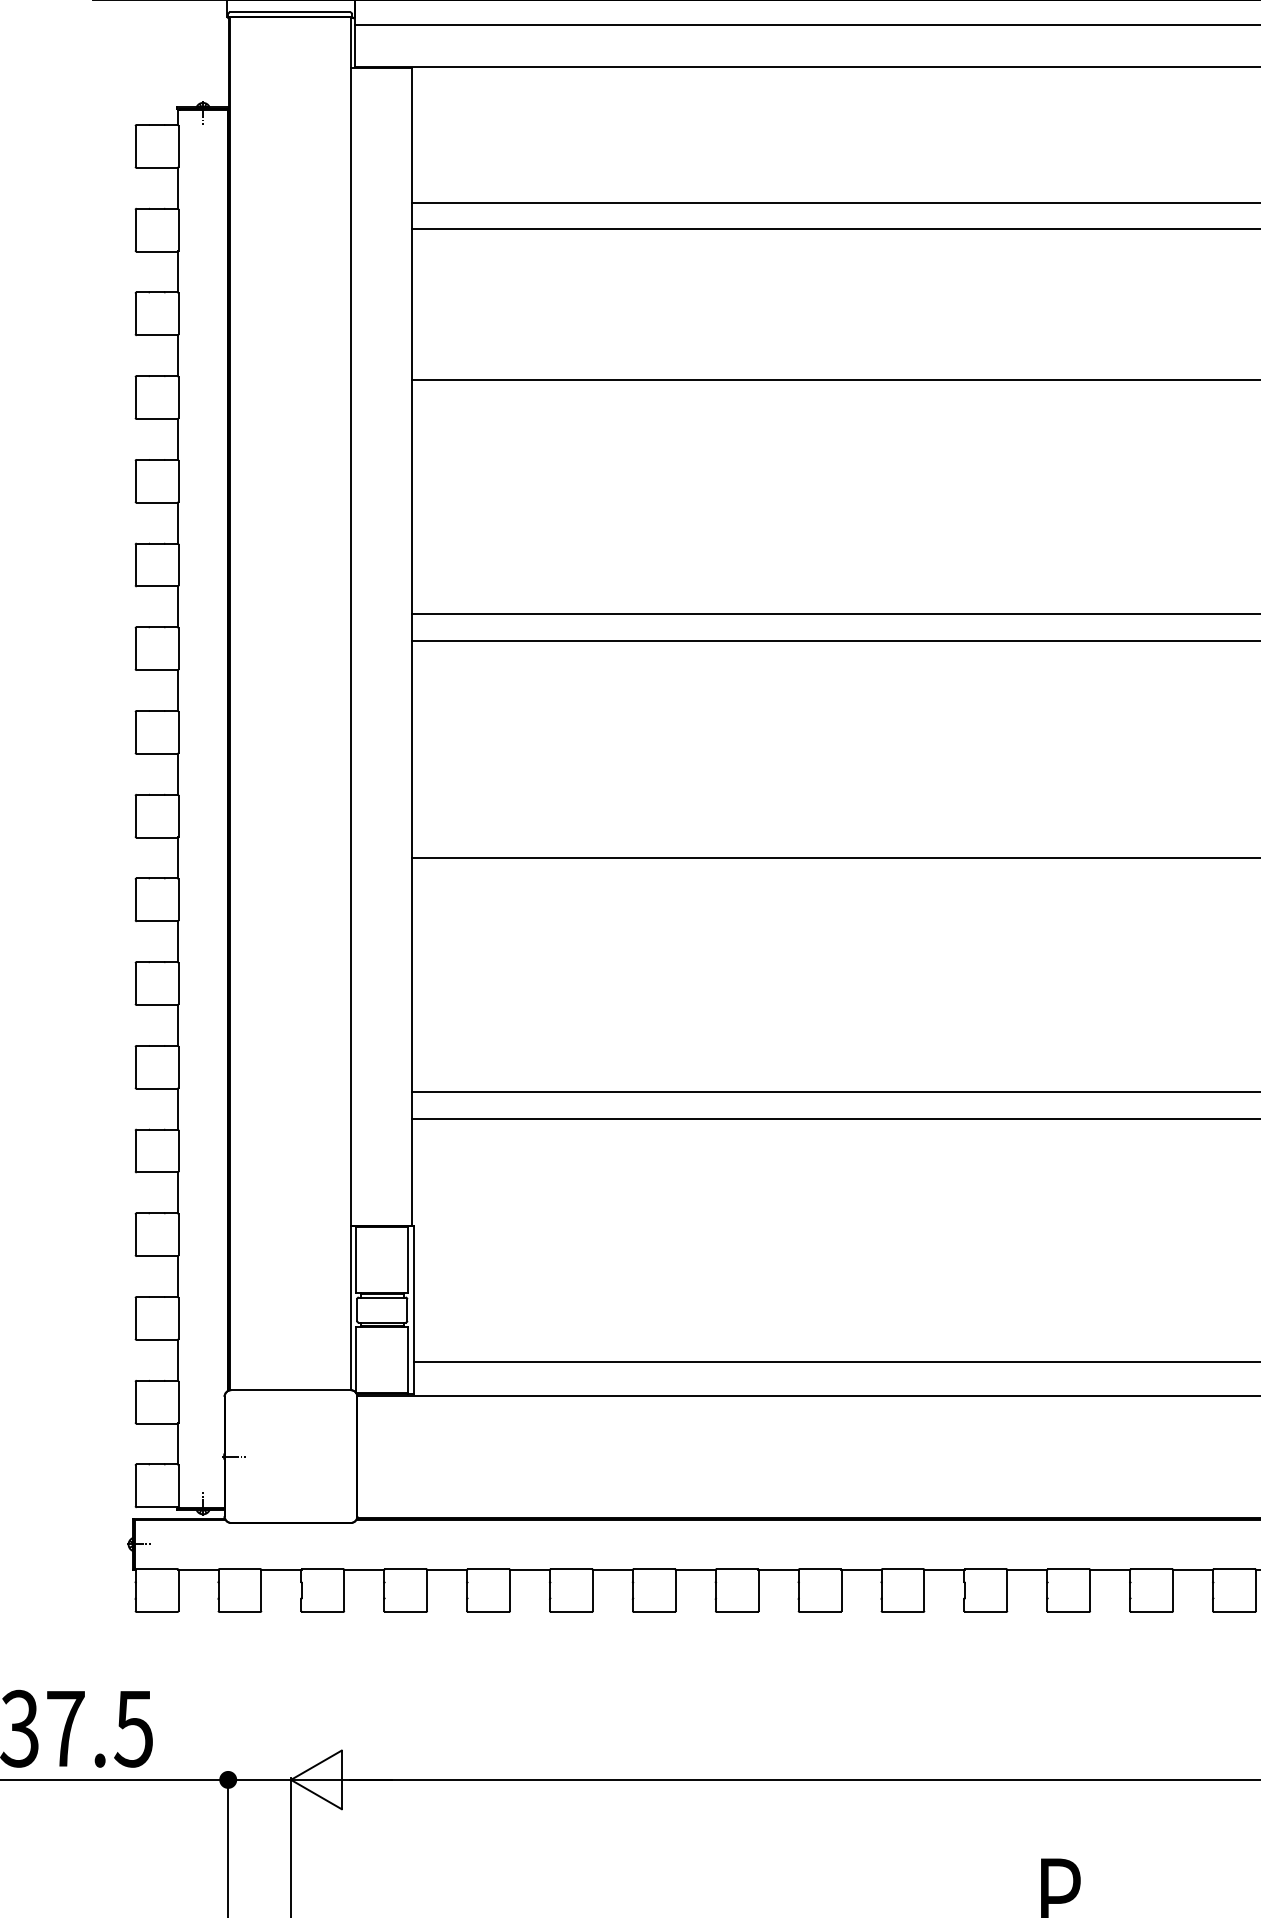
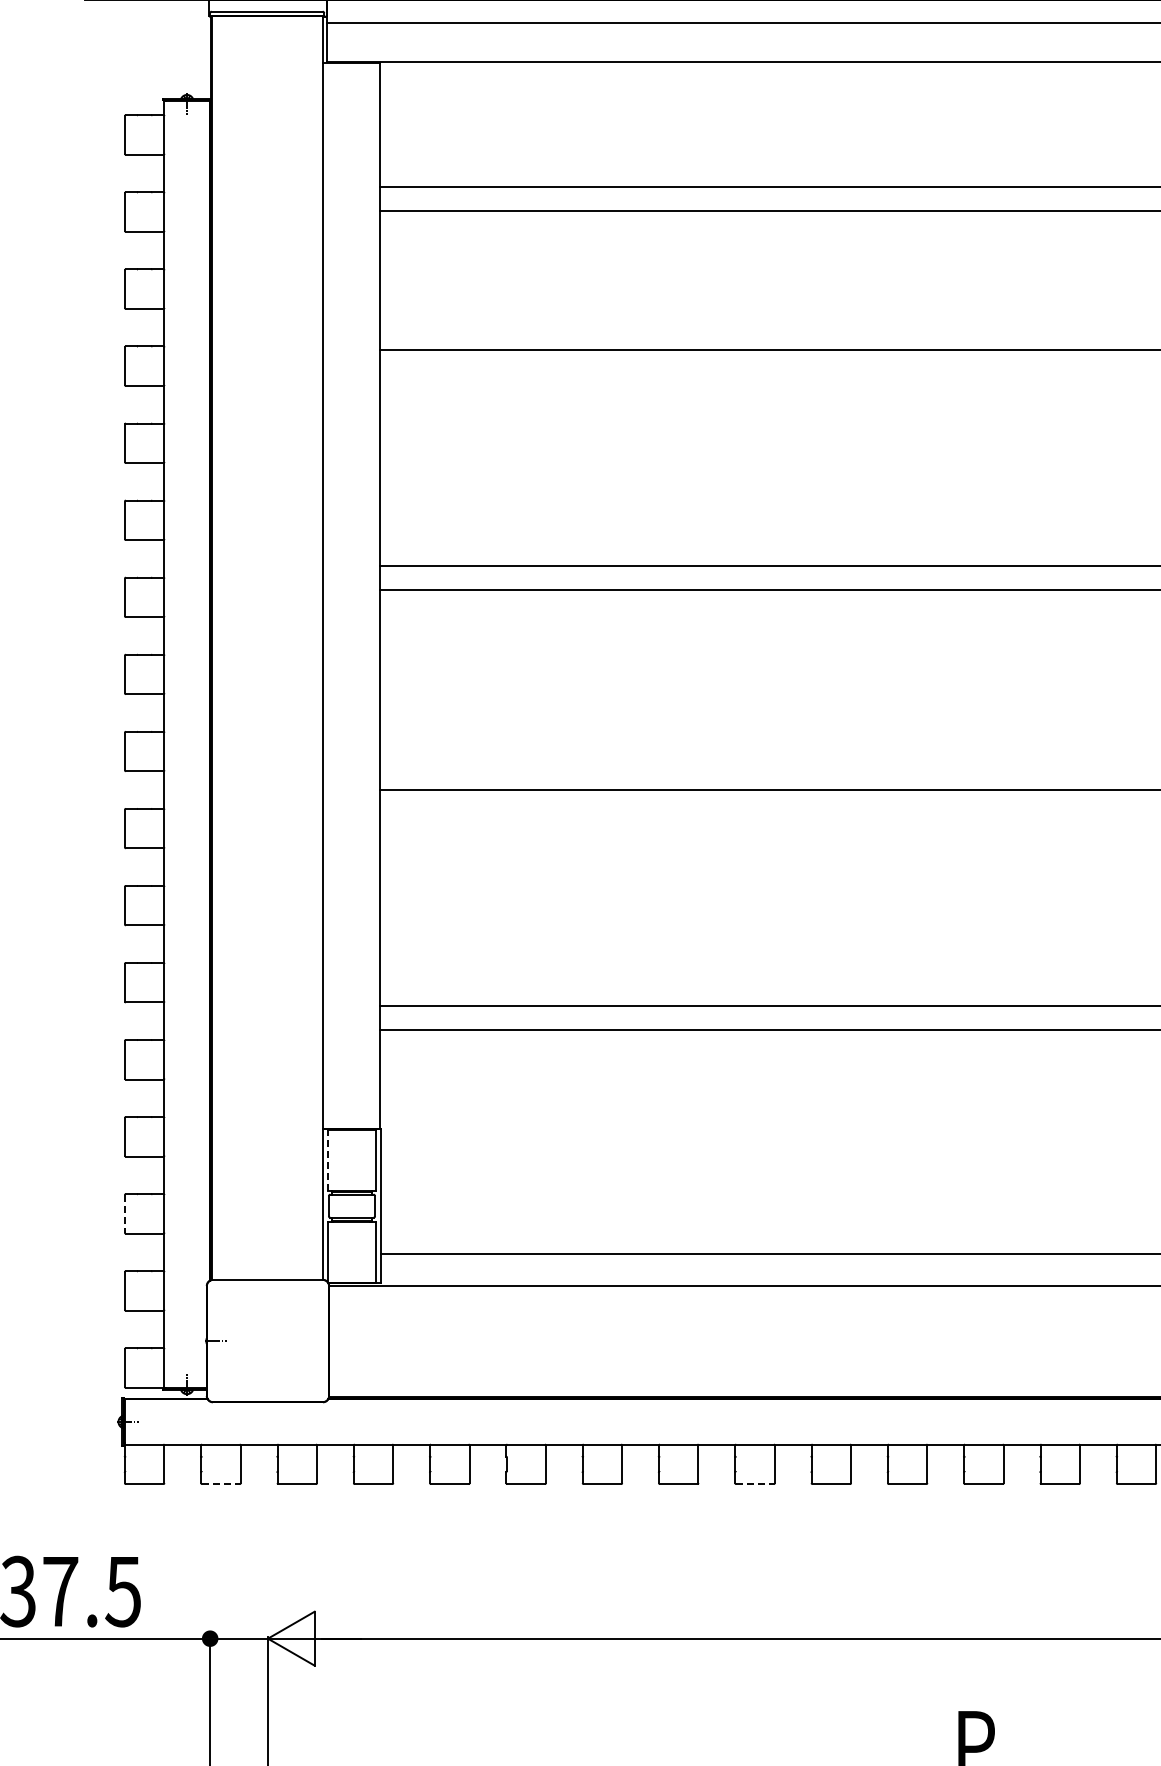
line: (356, 1259) -> (328, 1159), solid -> dashed
line: (135, 1318) -> (124, 1213), solid -> dashed
line: (239, 1612) -> (220, 1484), solid -> dashed
line: (820, 1612) -> (755, 1484), solid -> dashed

